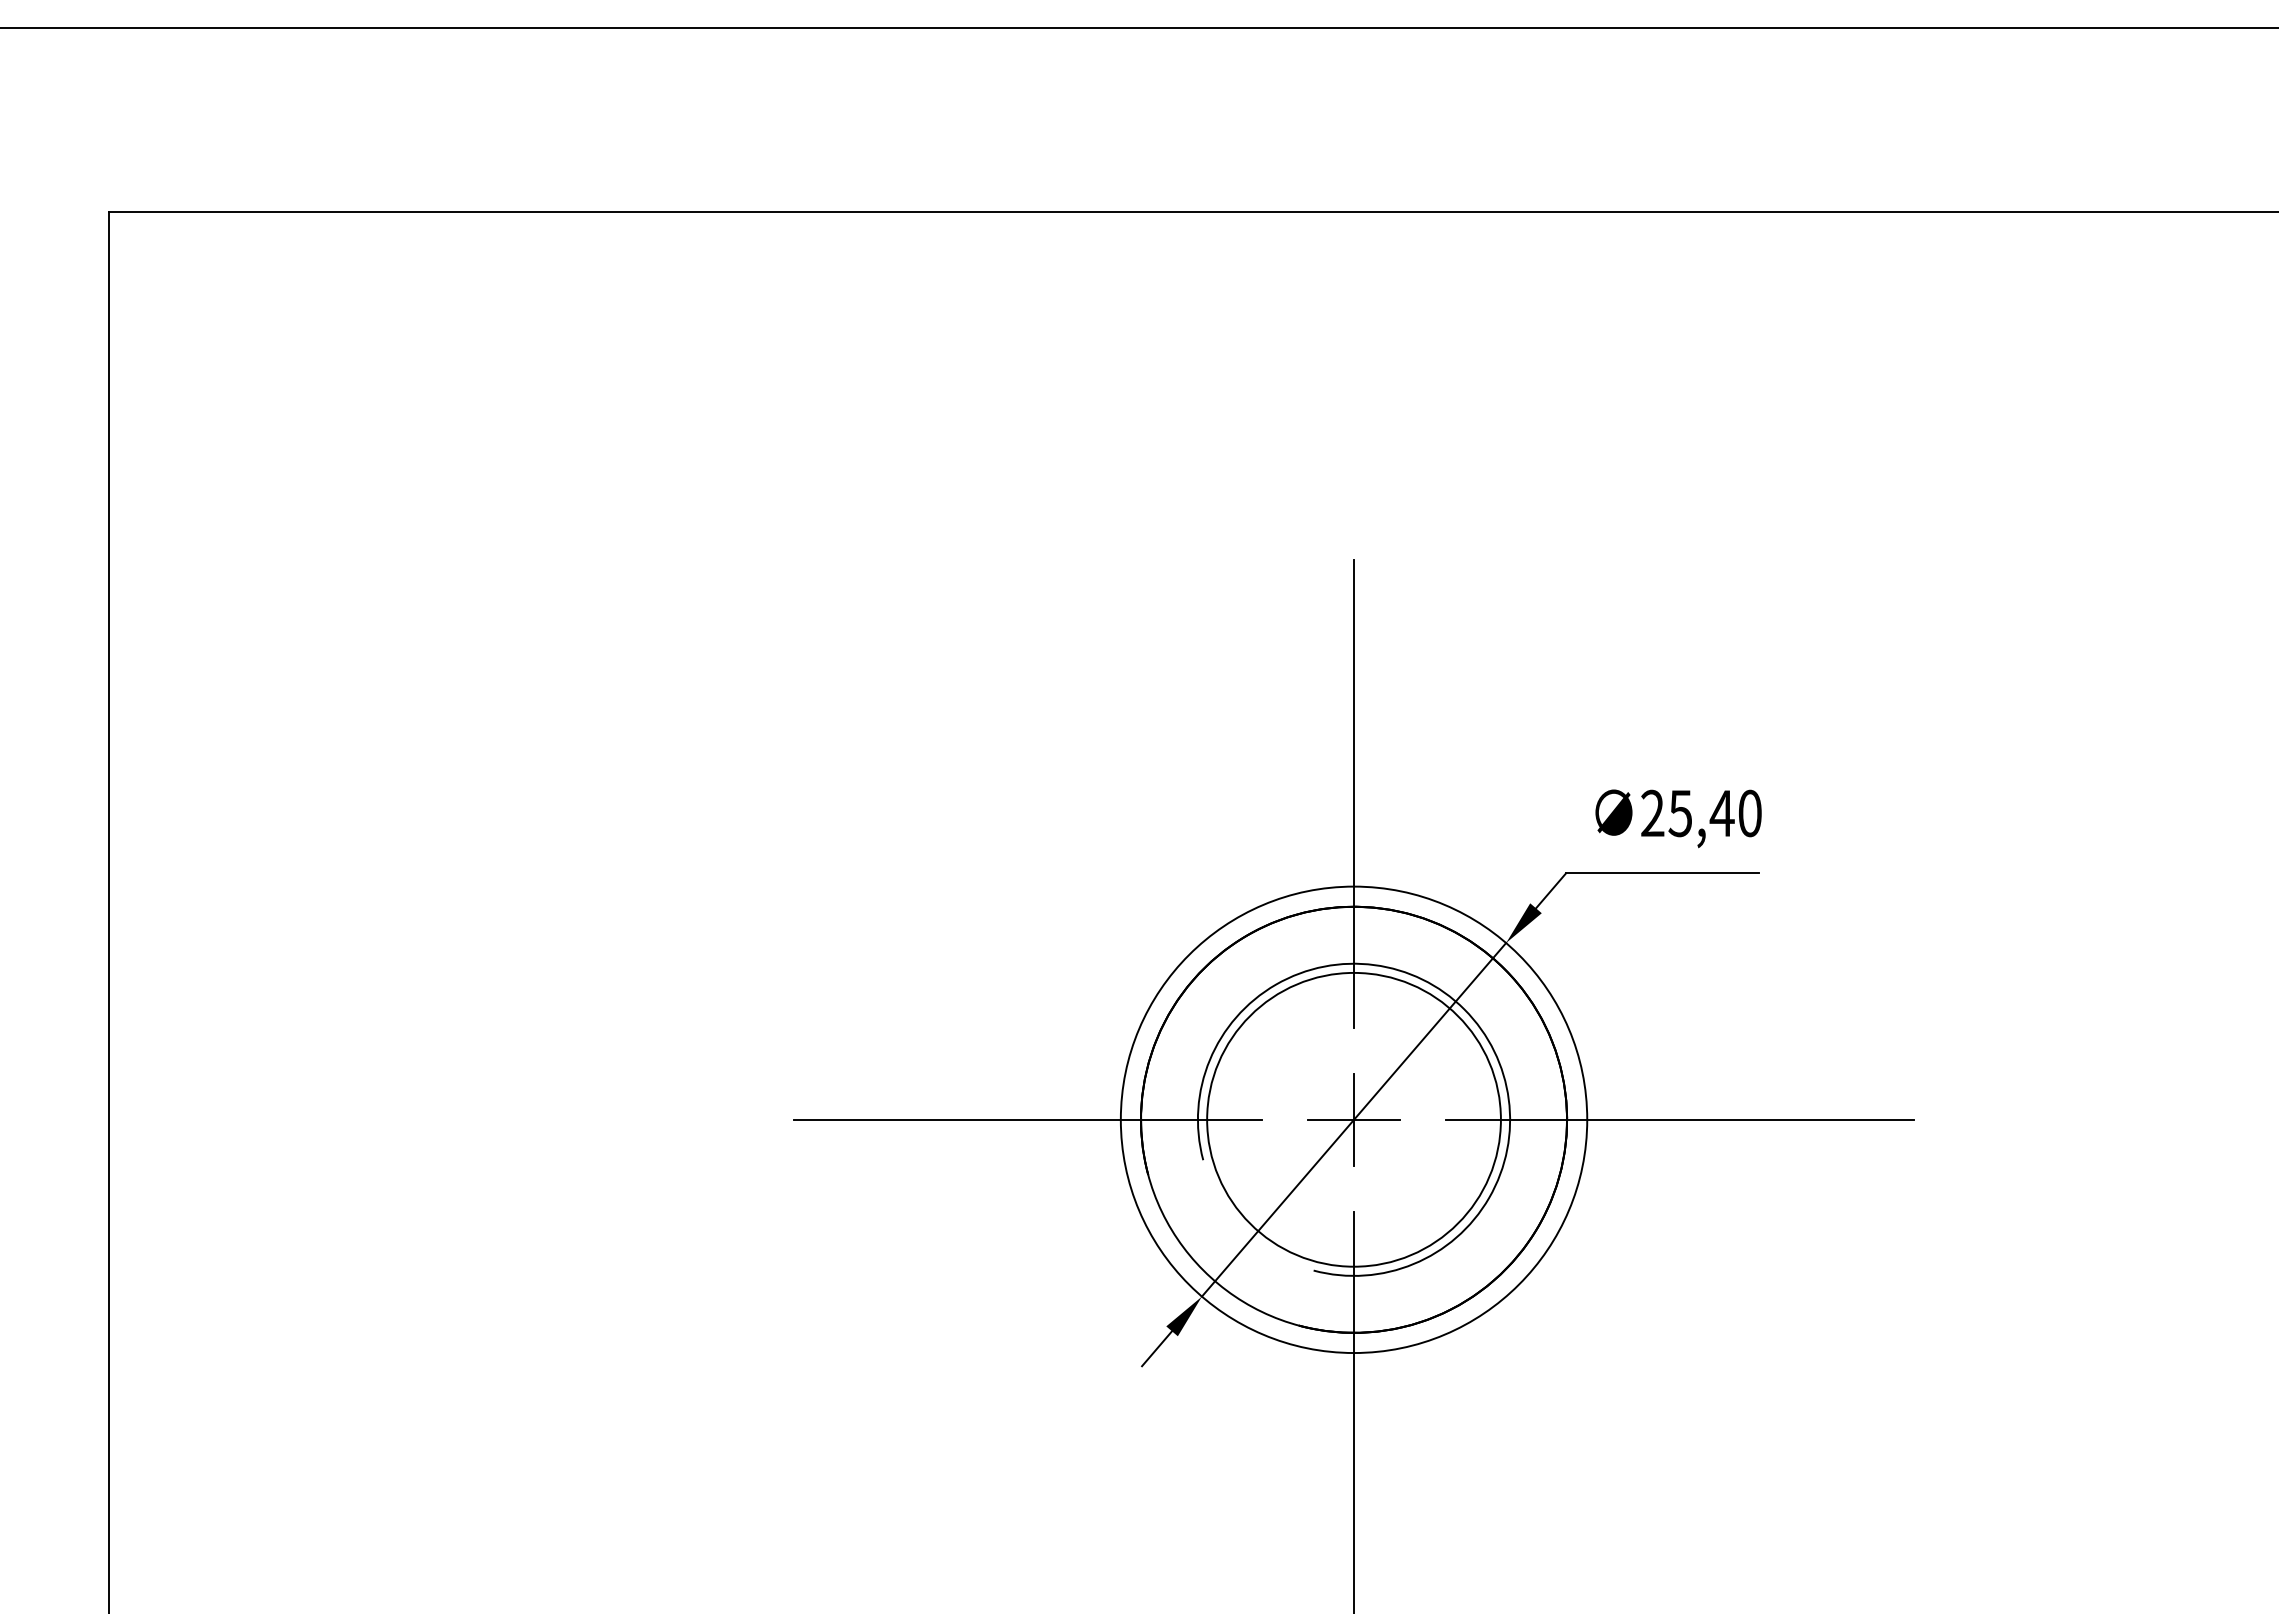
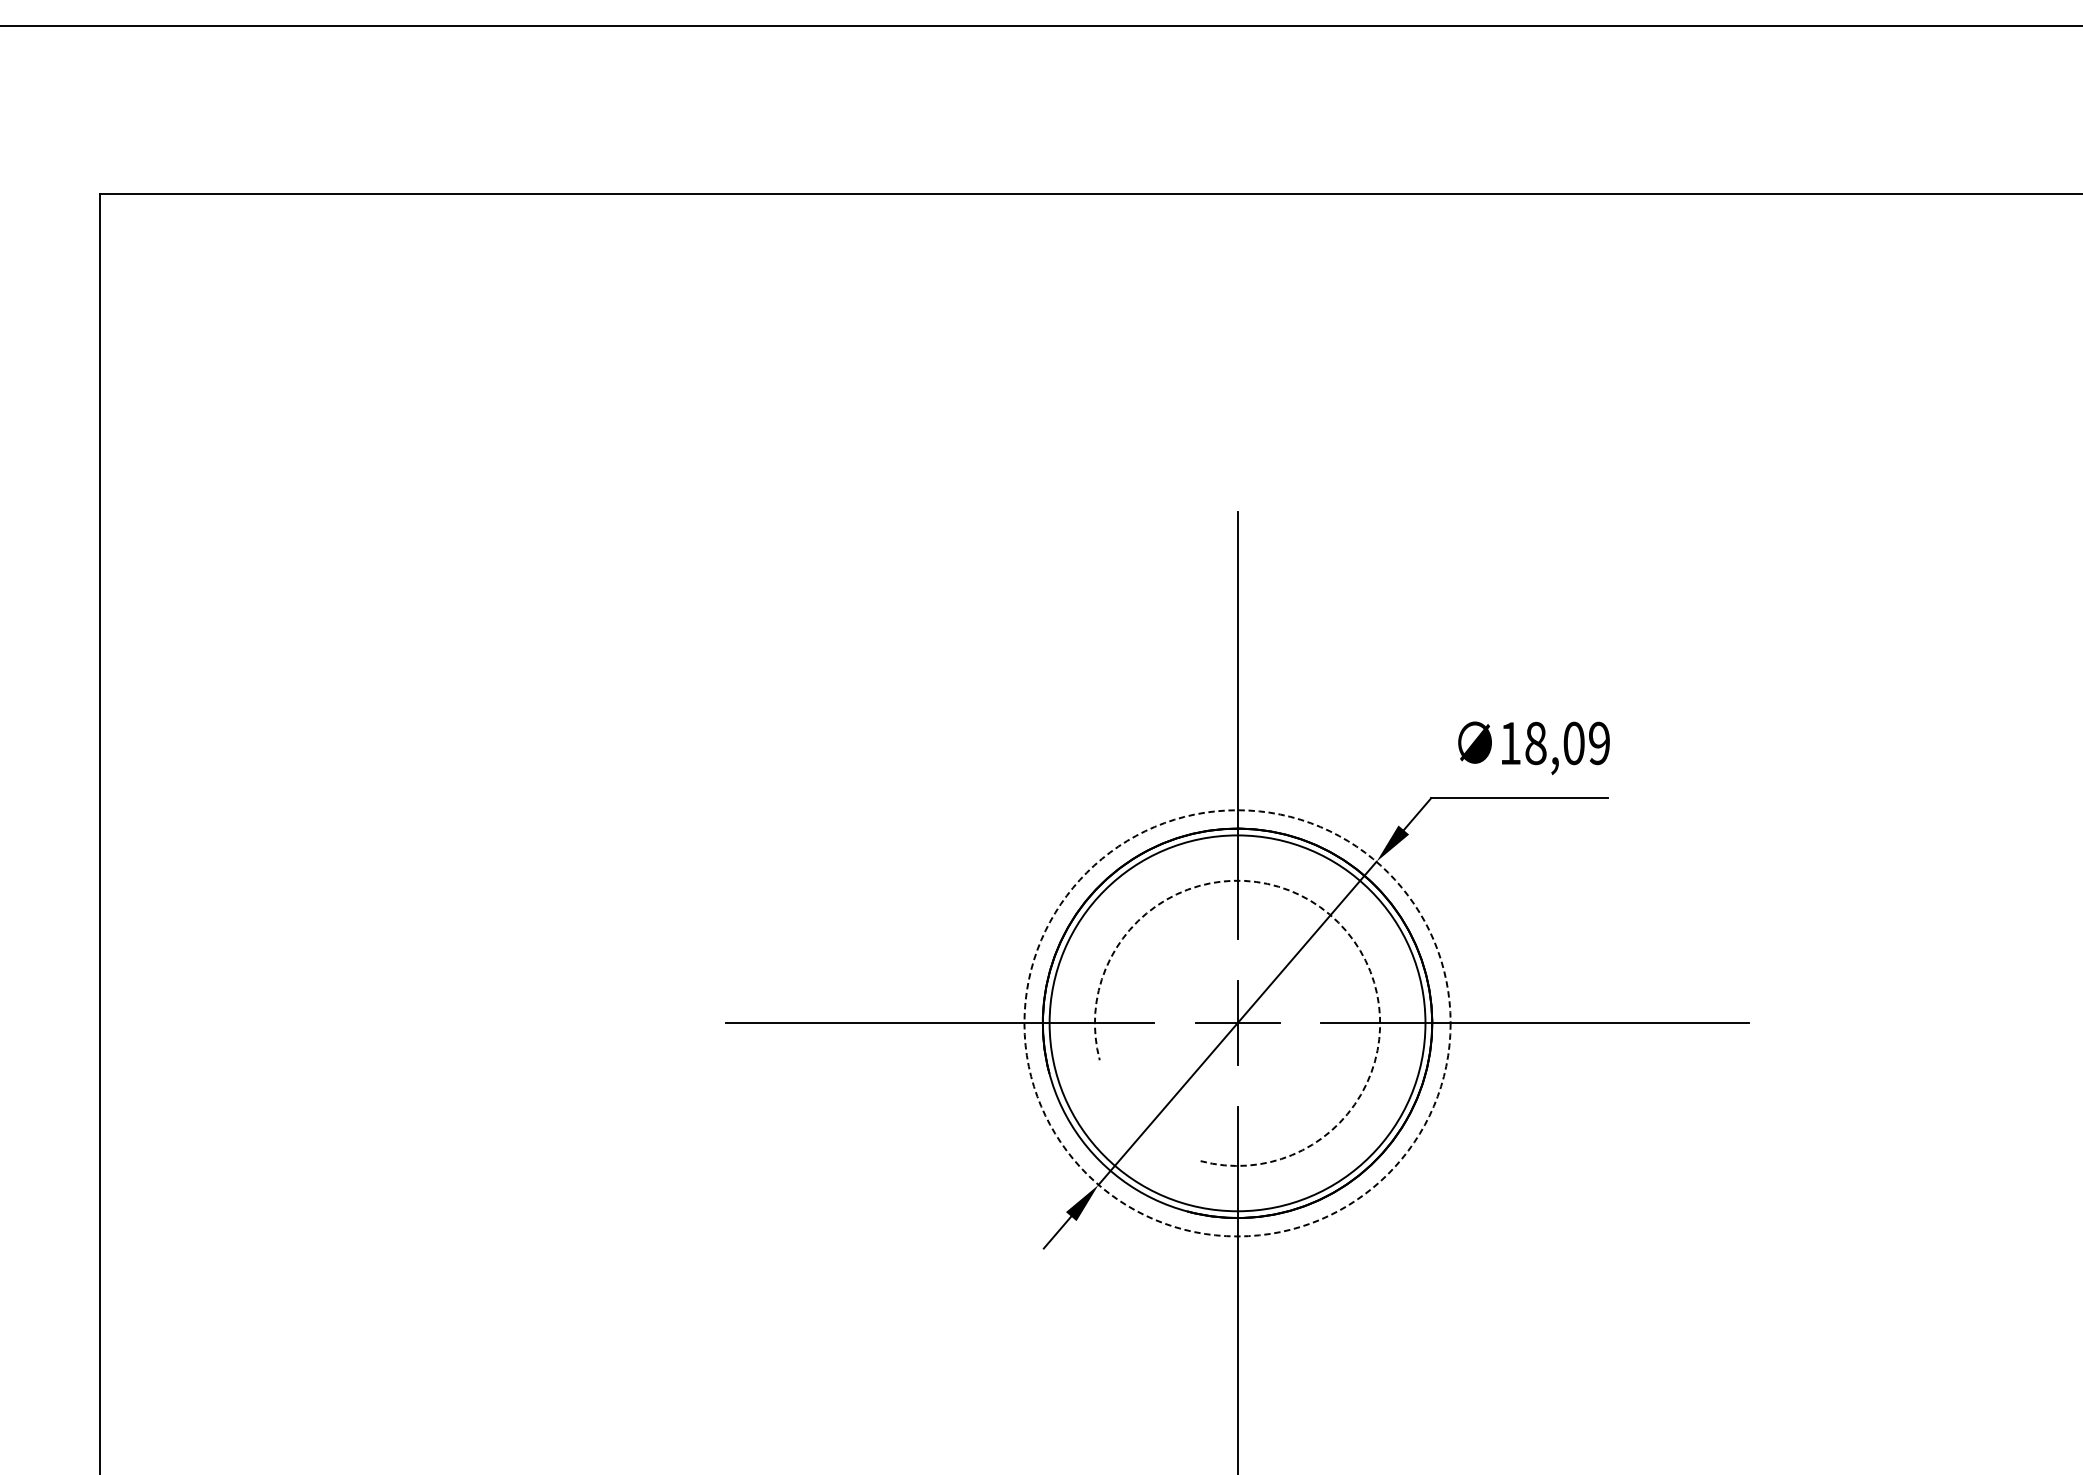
text: (1701, 813) -> (1555, 743), 25,40 -> 18,09
arc: (1464, 1009) -> (1338, 922), solid -> dashed
circle: (1353, 1119) -> (1237, 1023), size x1.4
circle: (1353, 1119) -> (1237, 1023), solid -> dashed

